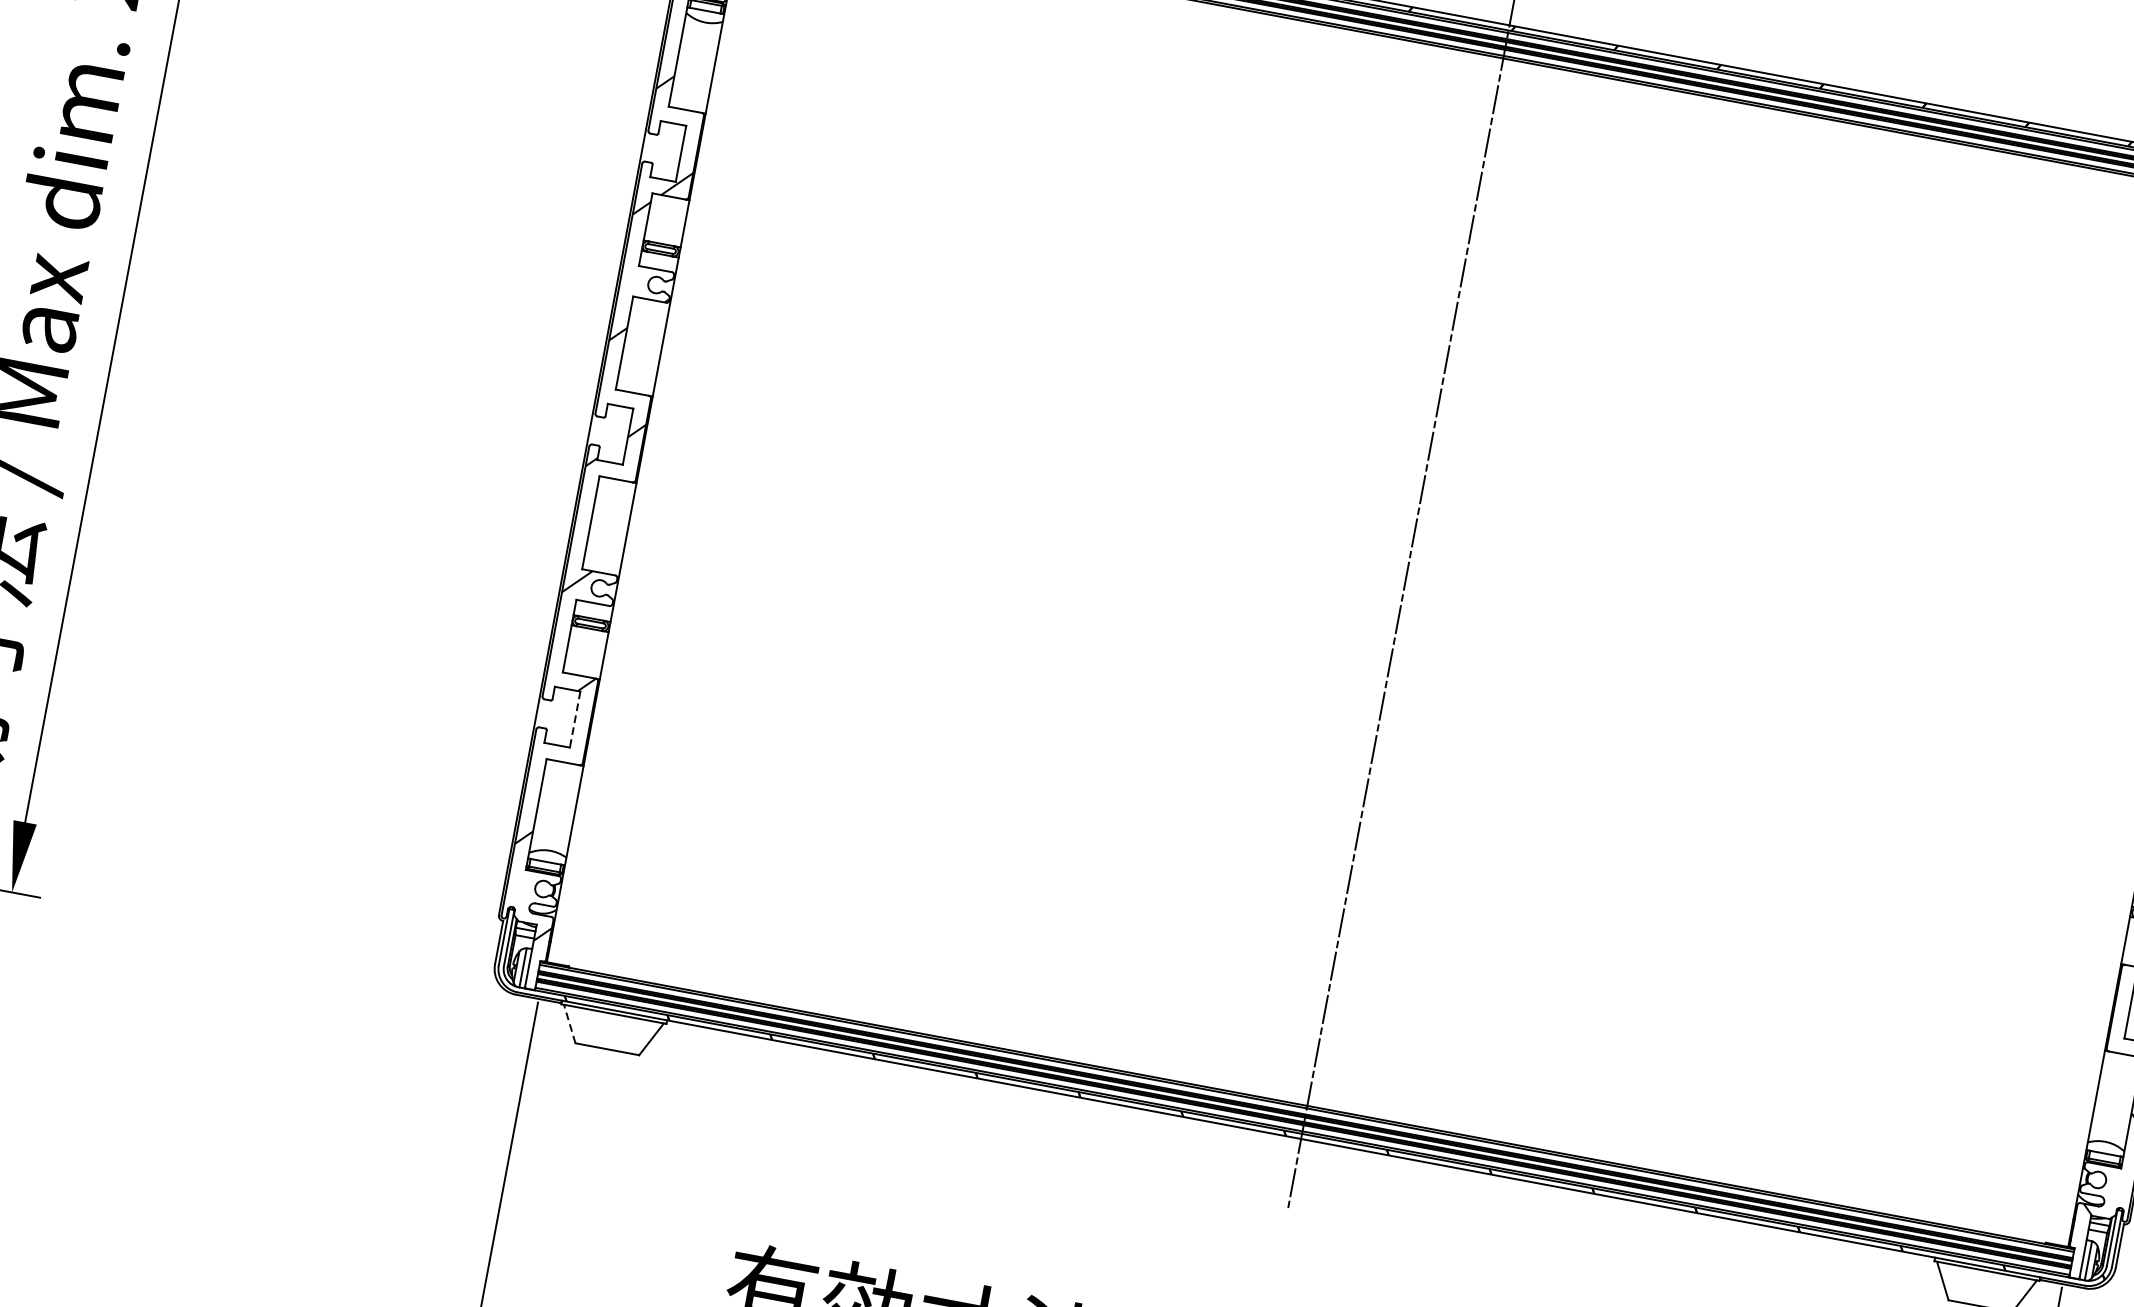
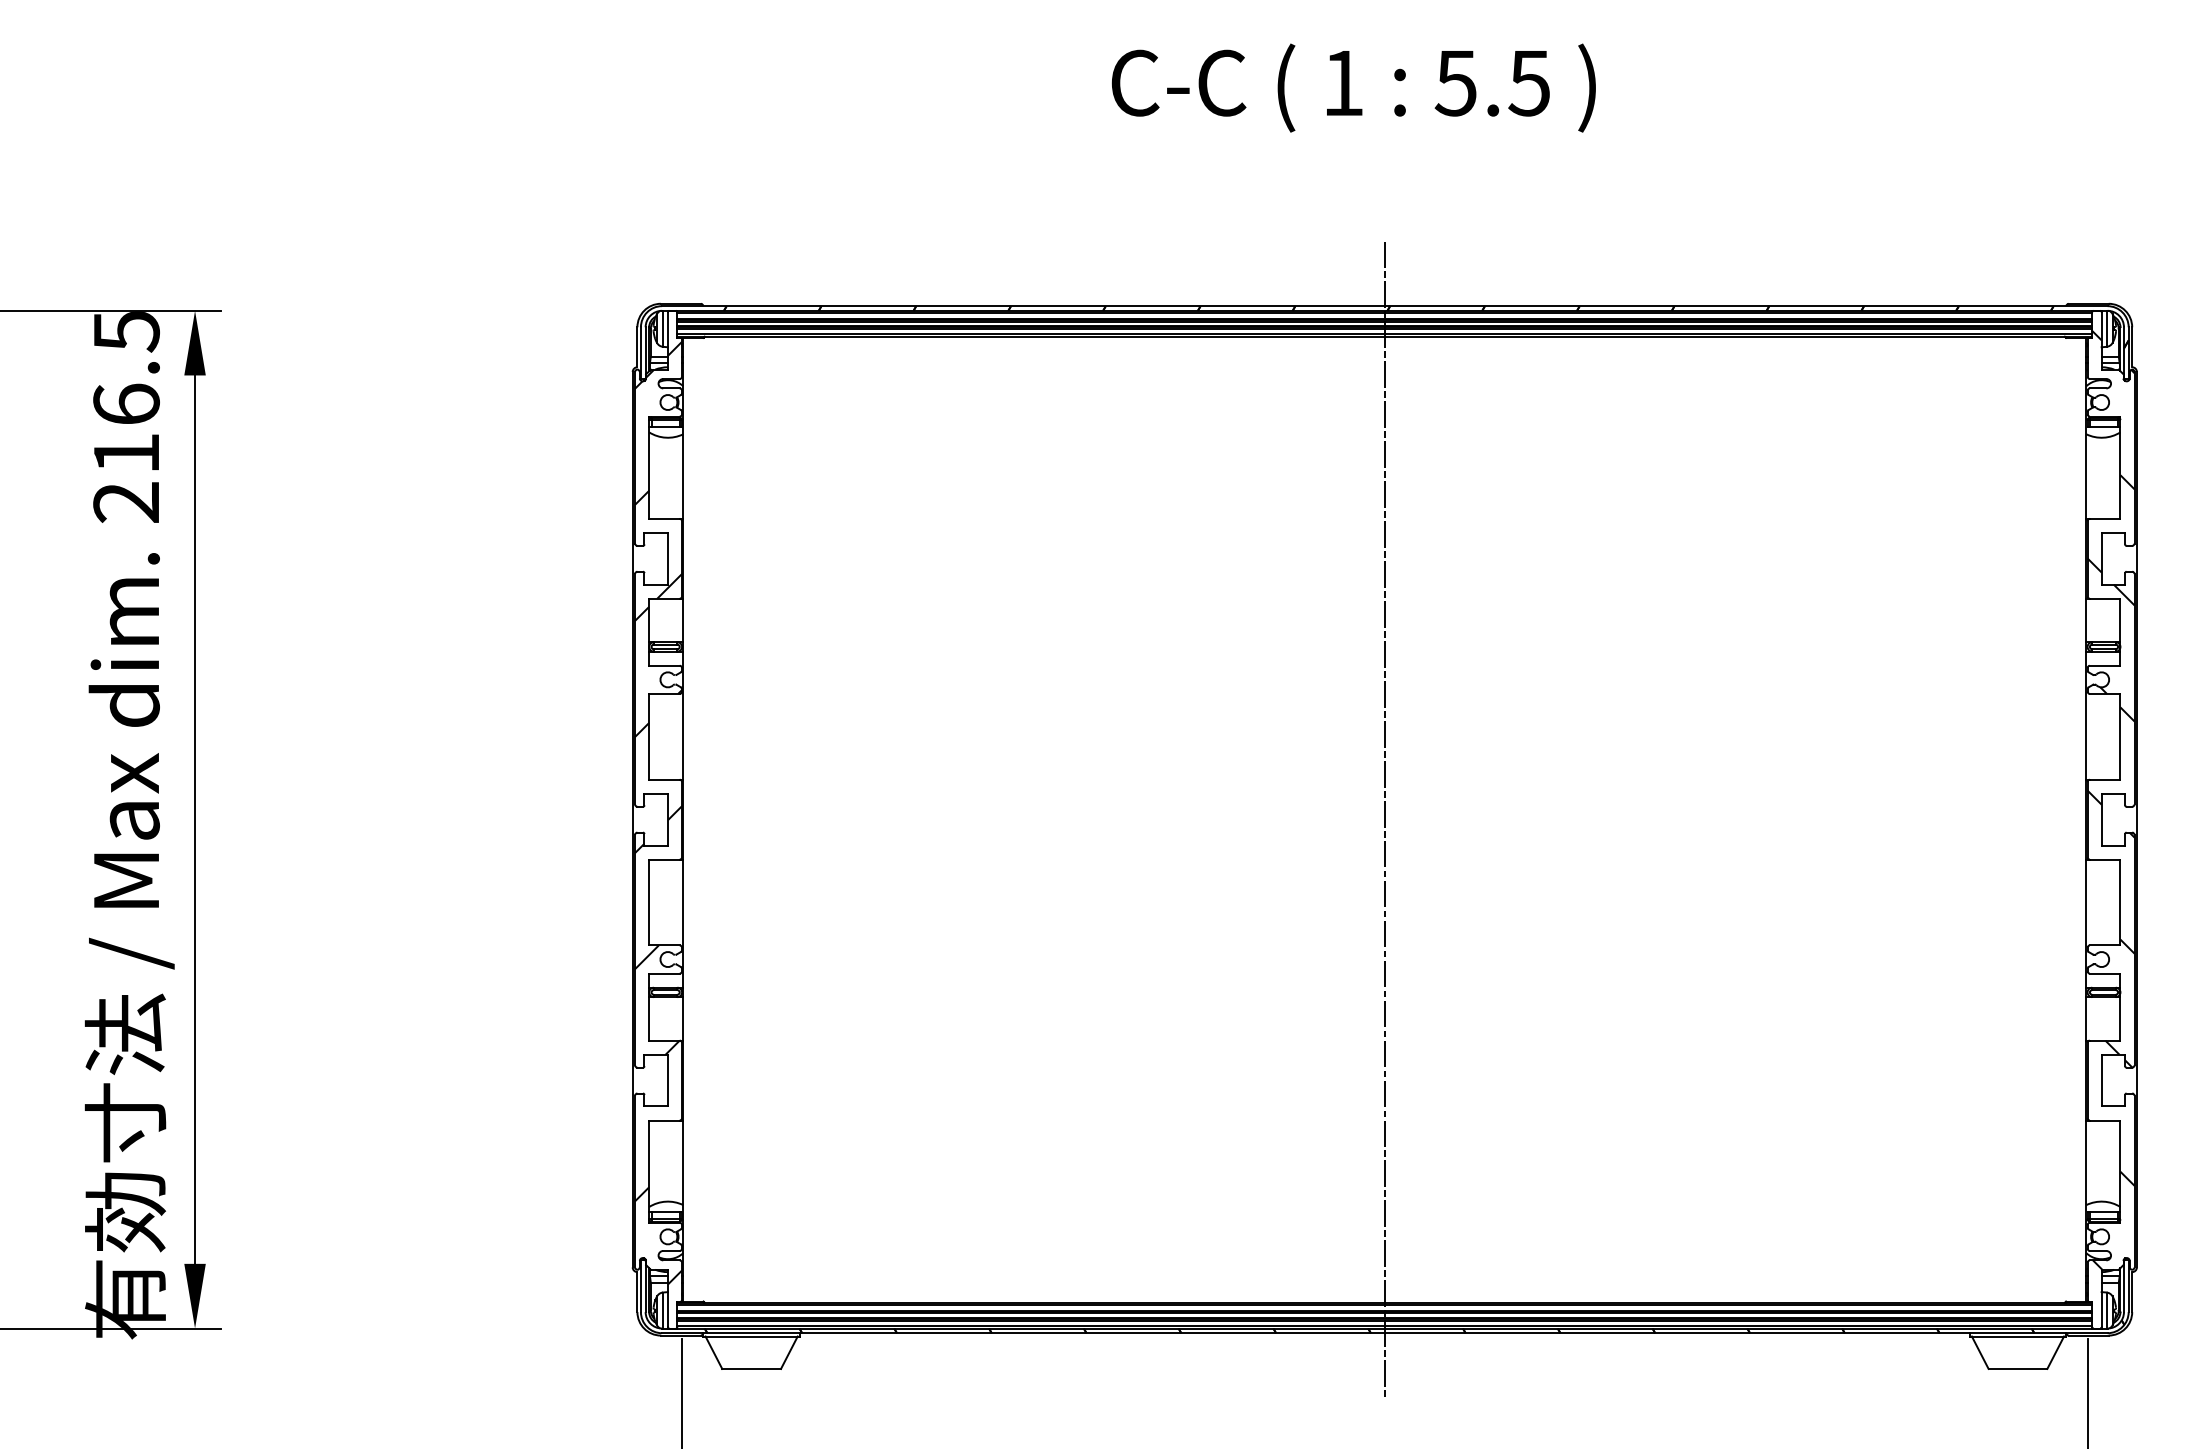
line: (574, 719) -> (667, 1080), dashed -> solid
line: (569, 1023) -> (713, 1352), dashed -> solid

